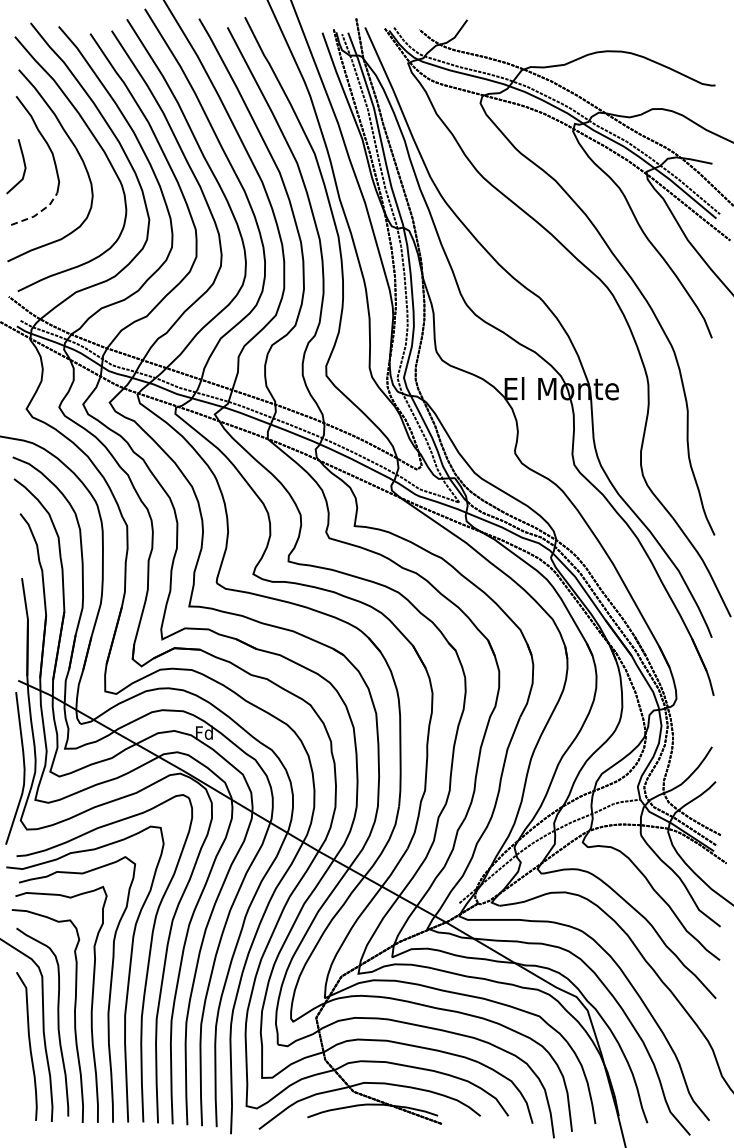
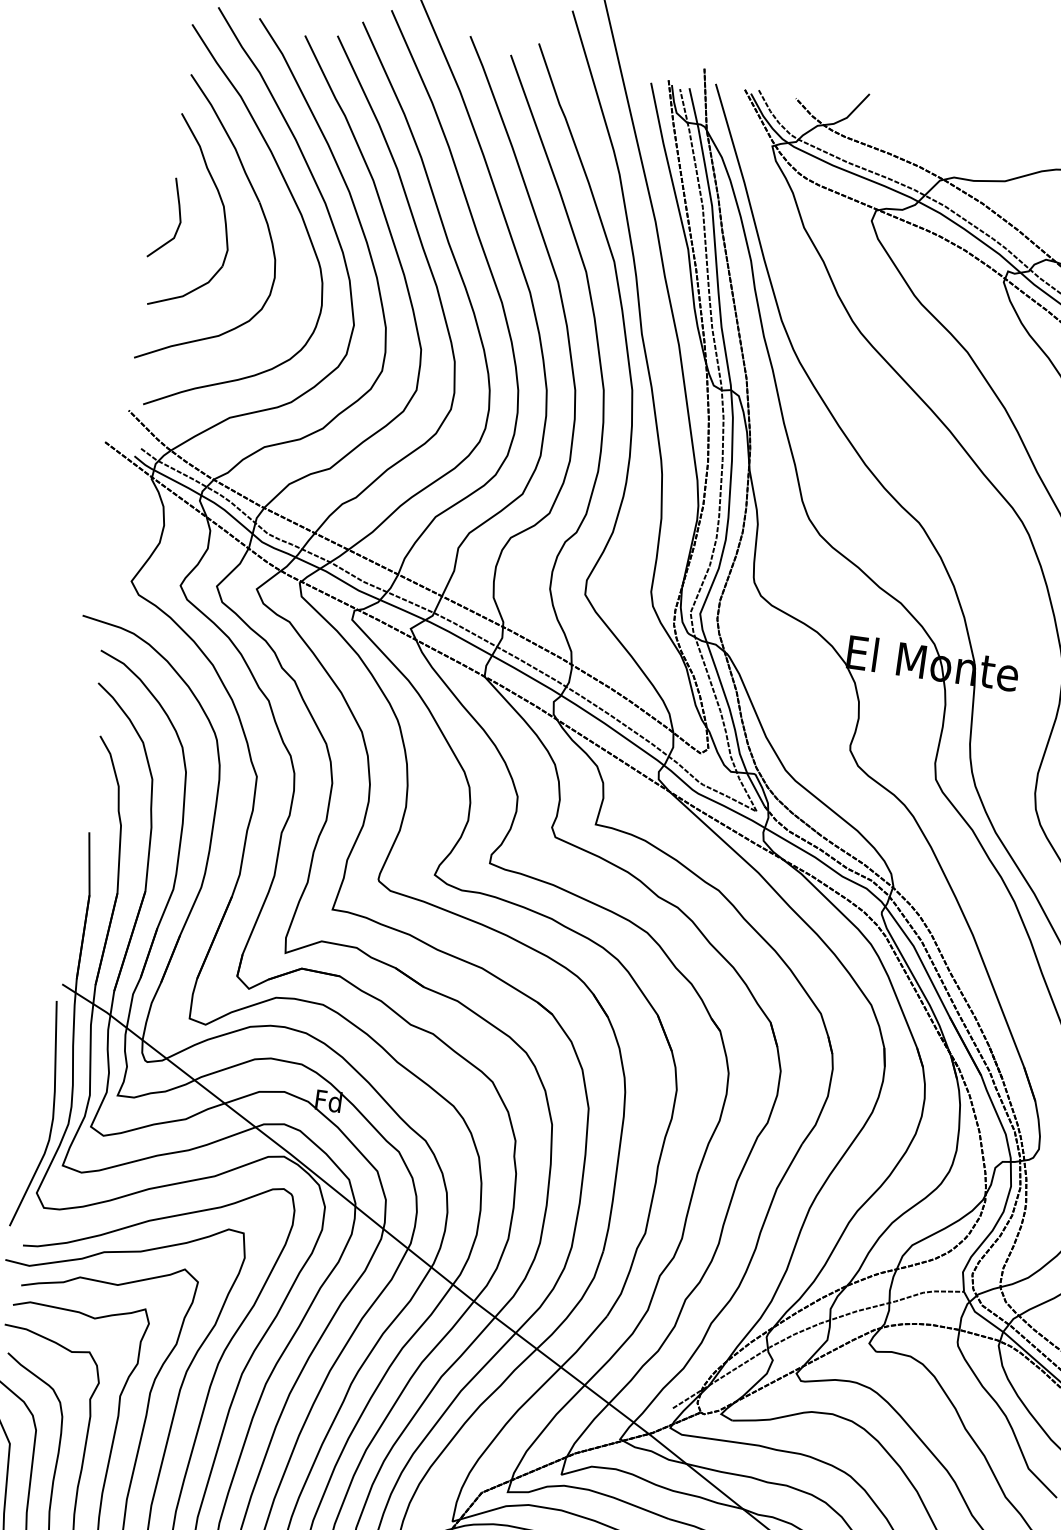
line: (37, 213) -> (188, 292), dashed -> solid

